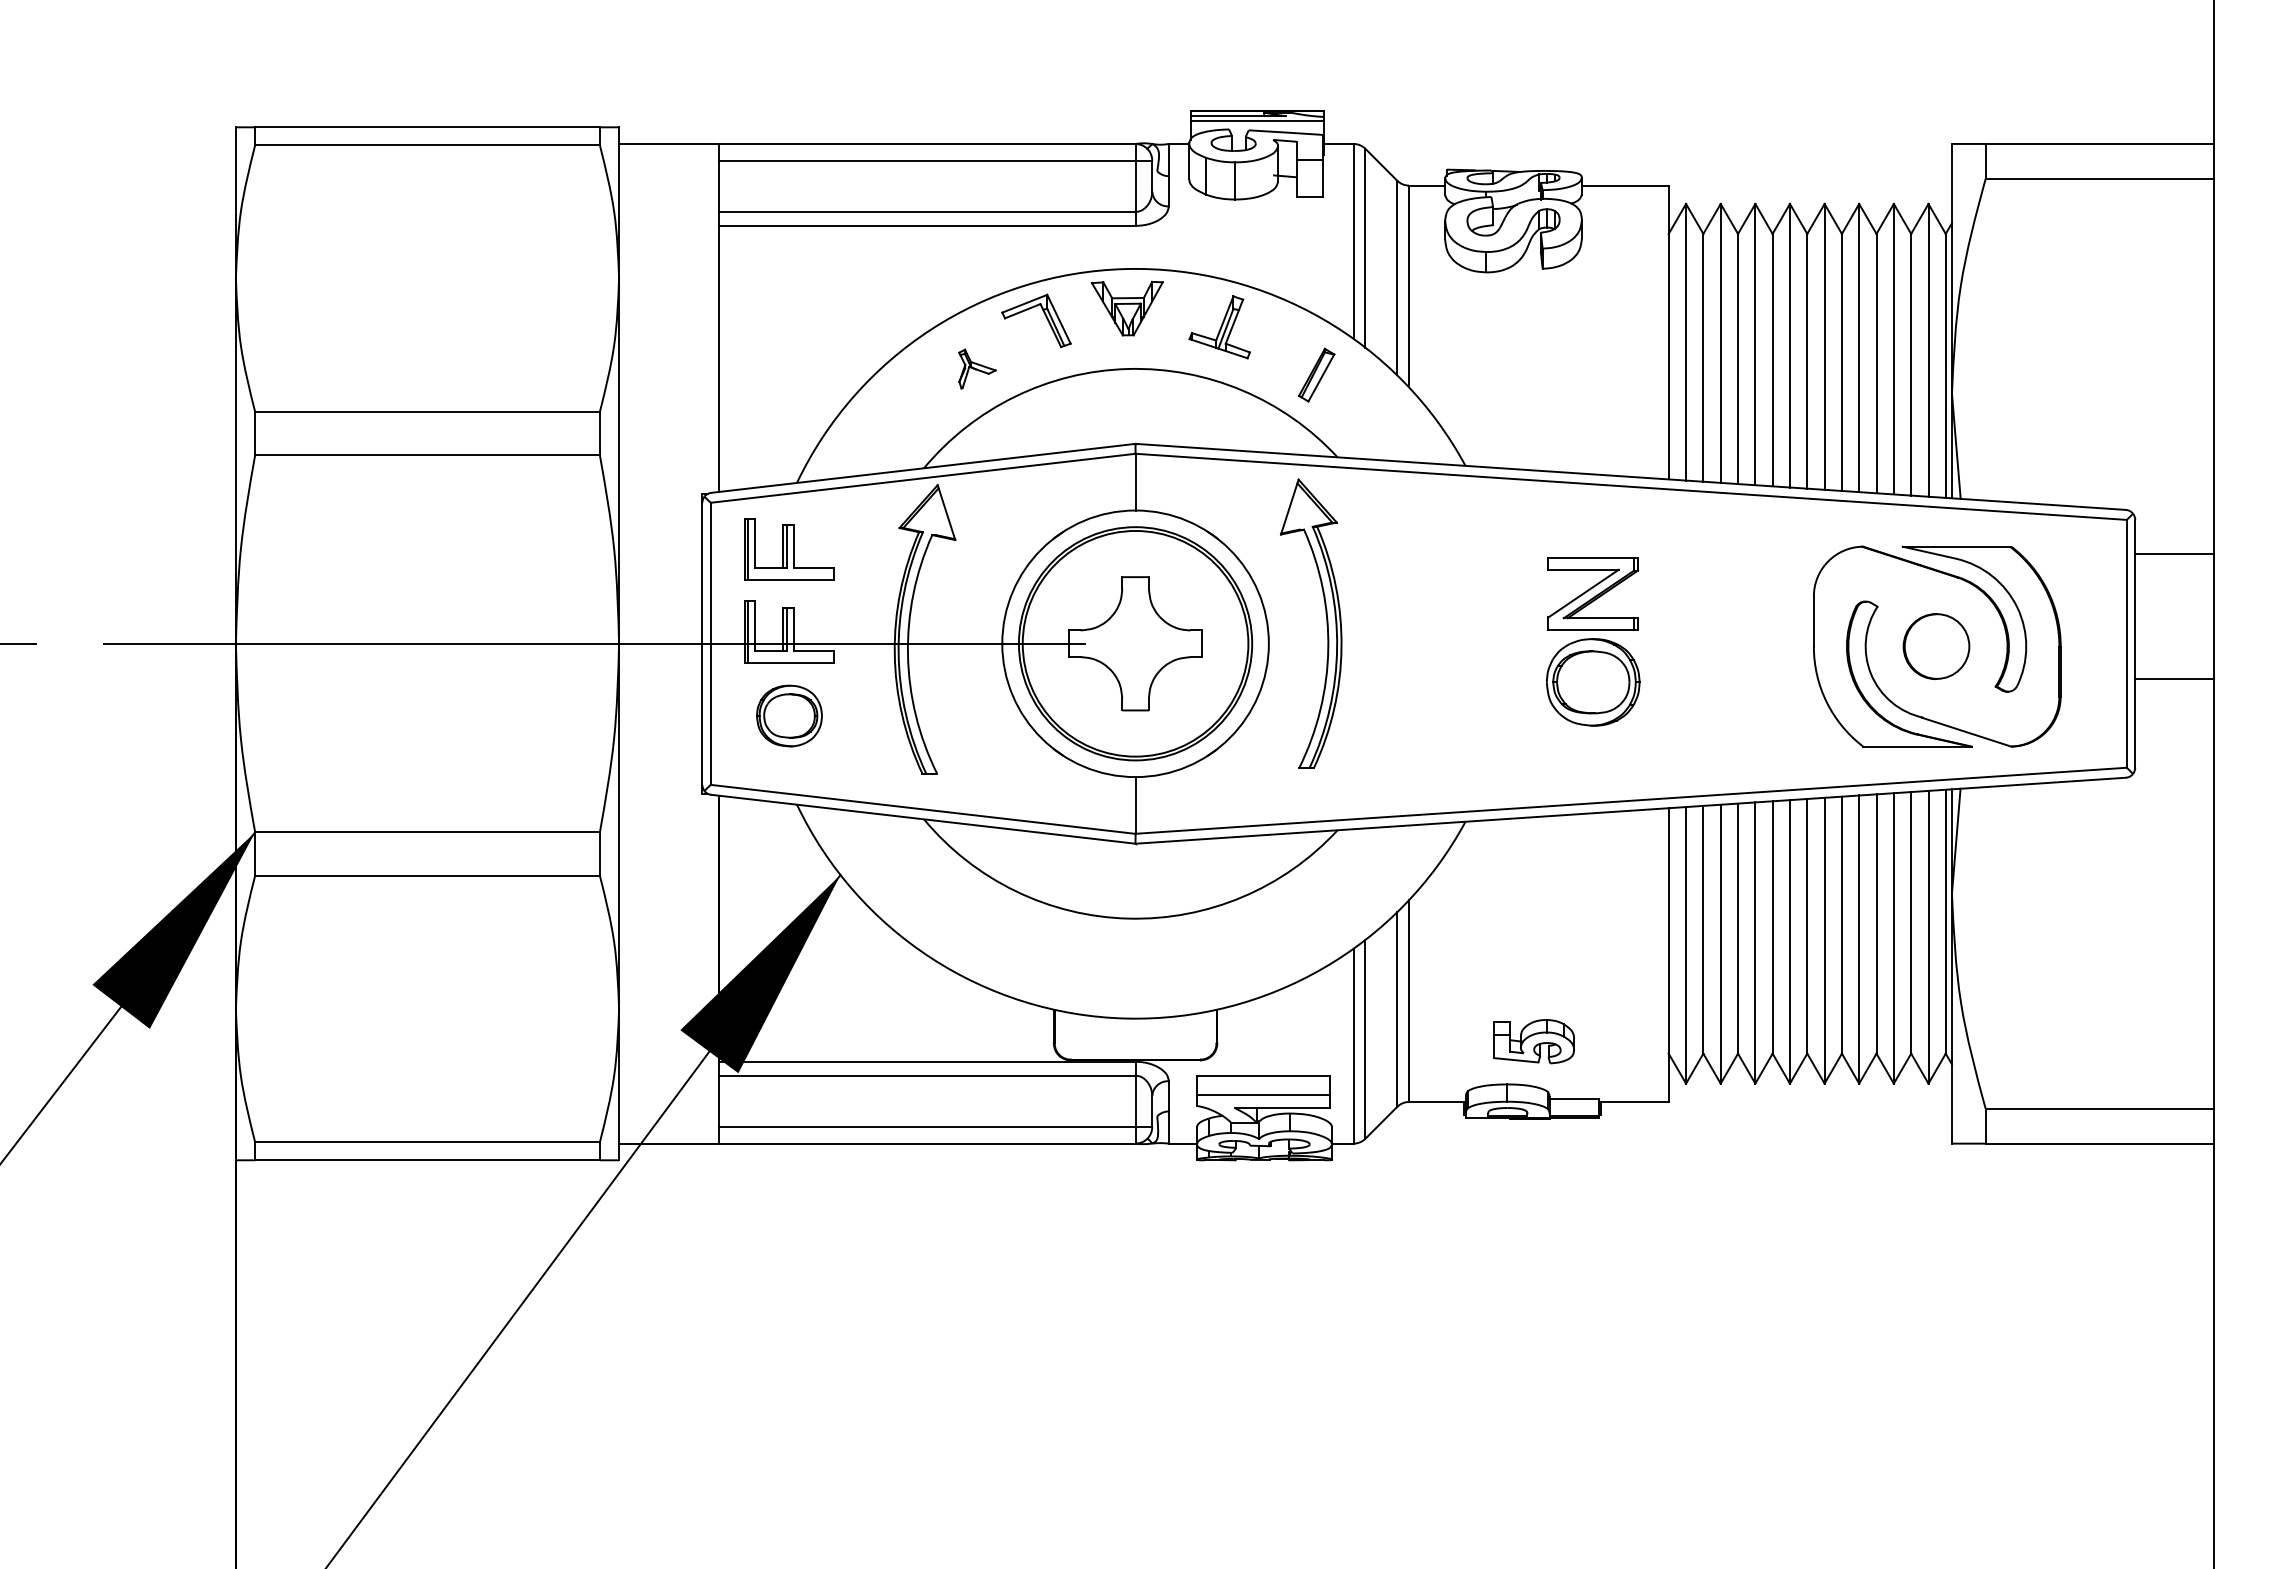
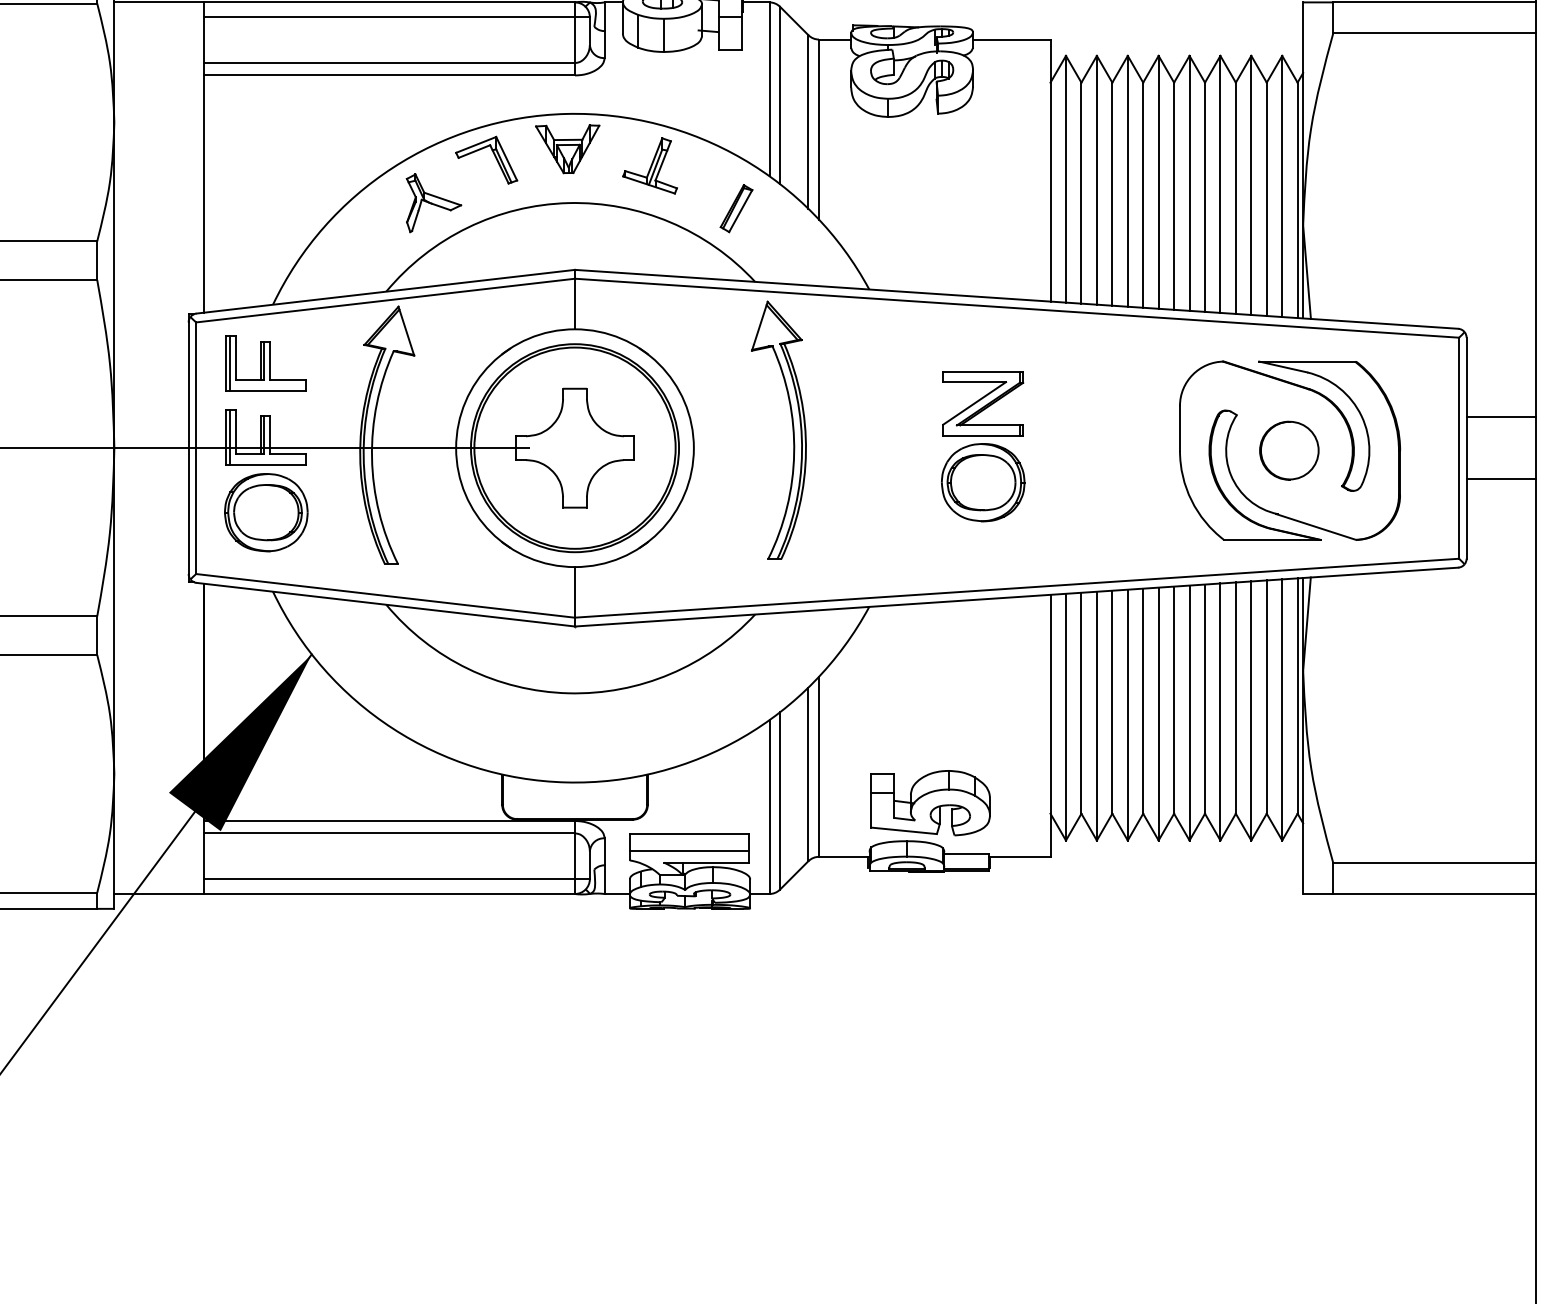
part: (977, 368) -> (434, 202), size x1.67
line: (2174, 554) -> (1501, 417), moved
part: (1326, 623) -> (792, 430), moved
part: (789, 715) -> (266, 512), size x1.43
part: (1533, 1041) -> (929, 802), size x1.67

